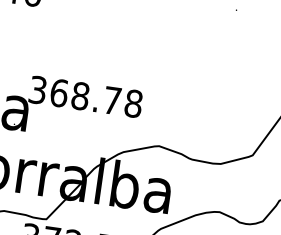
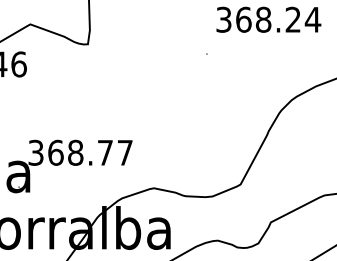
text: (132, 103) -> (124, 152), 368.78 -> 368.77

